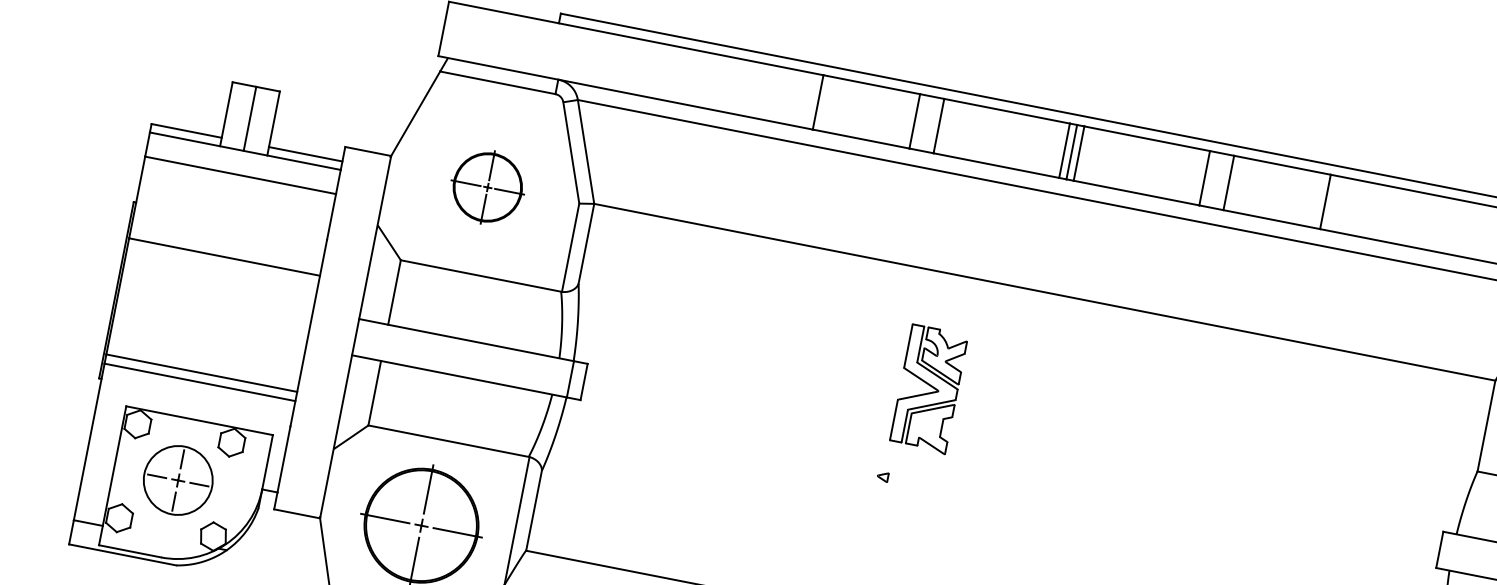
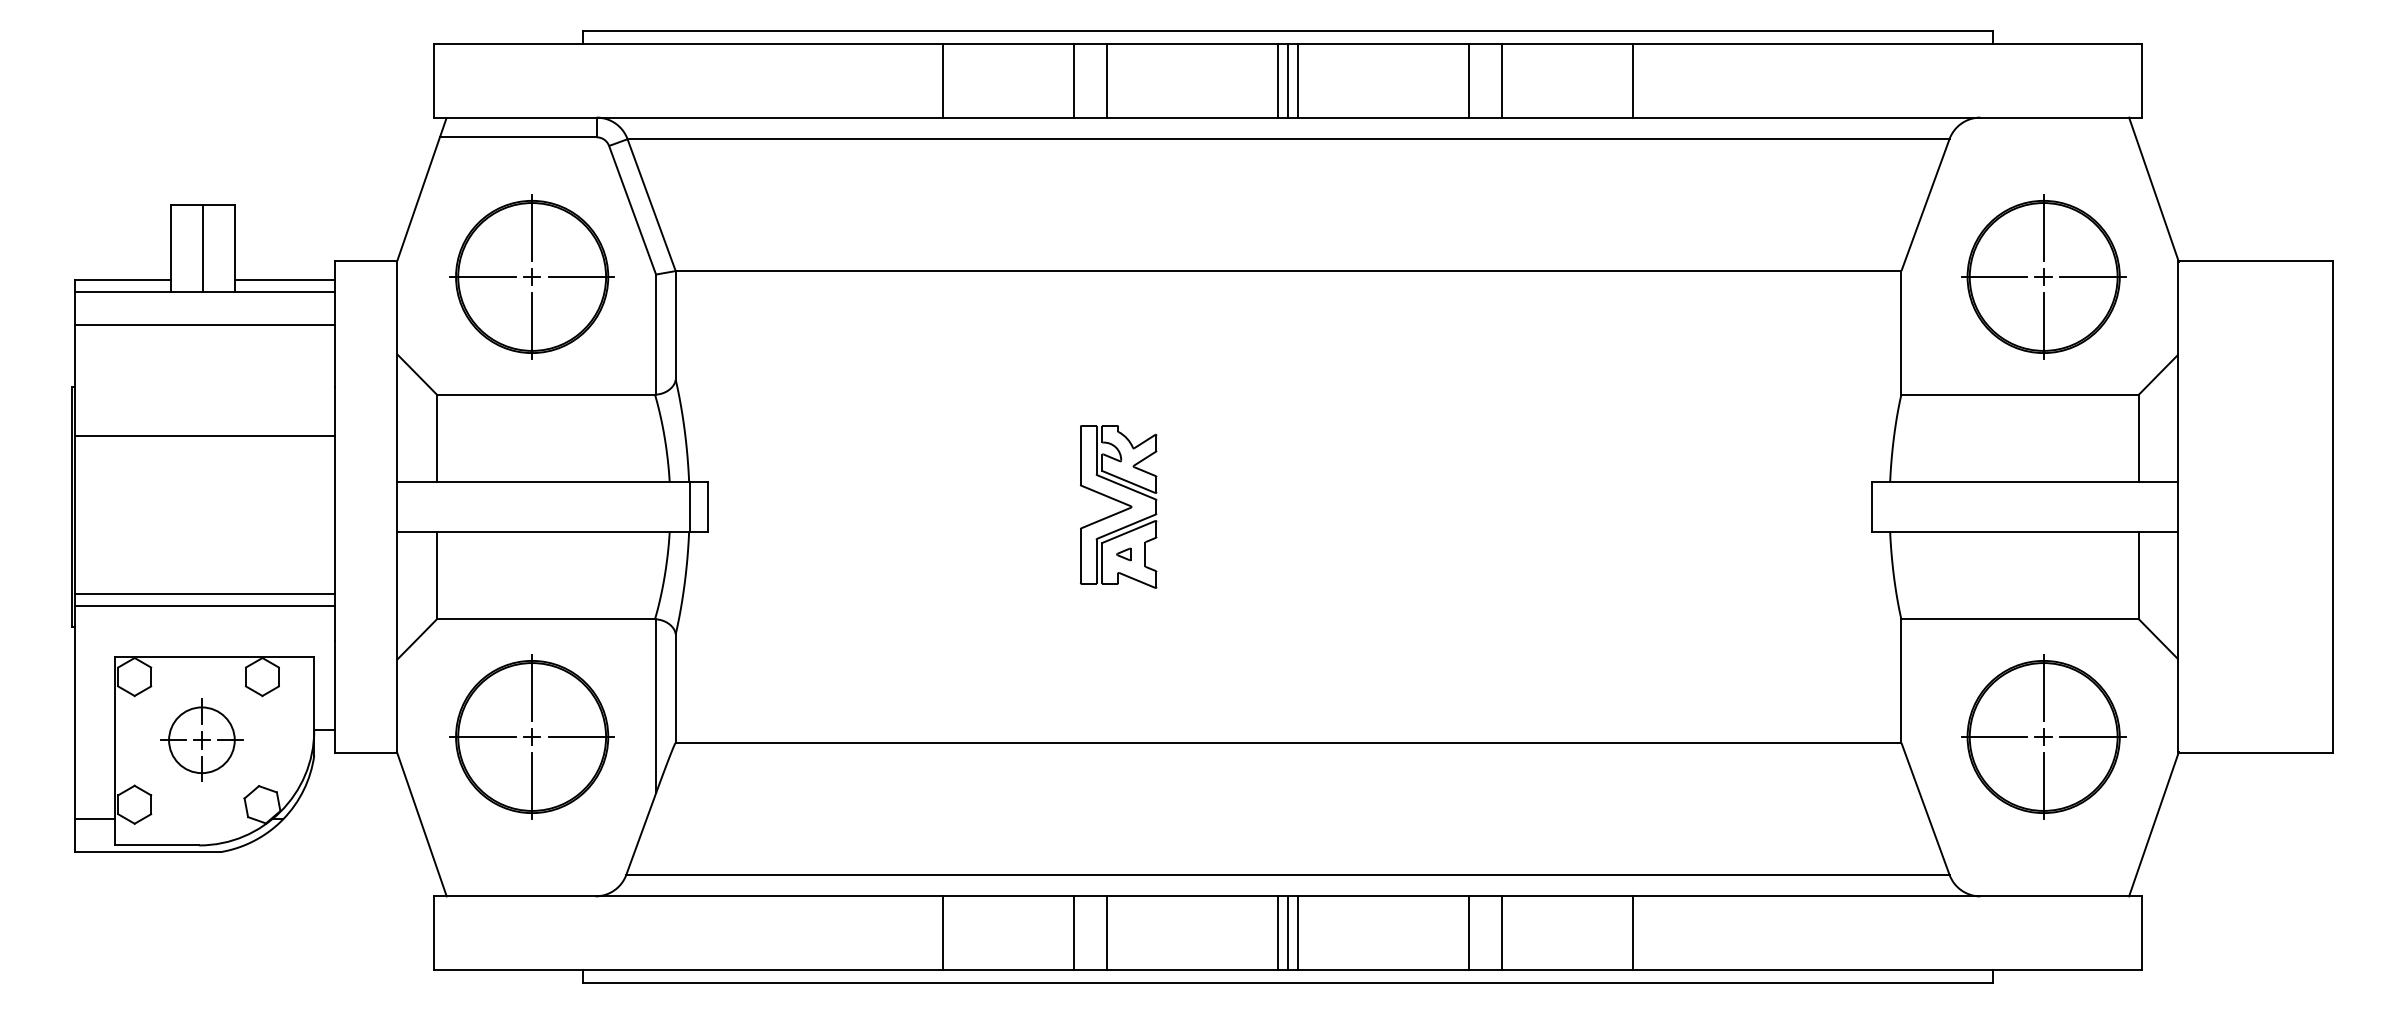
part: (487, 187) -> (531, 276), size x1.67
part: (928, 388) -> (1118, 506), moved
circle: (177, 480) -> (201, 740), size x0.71

